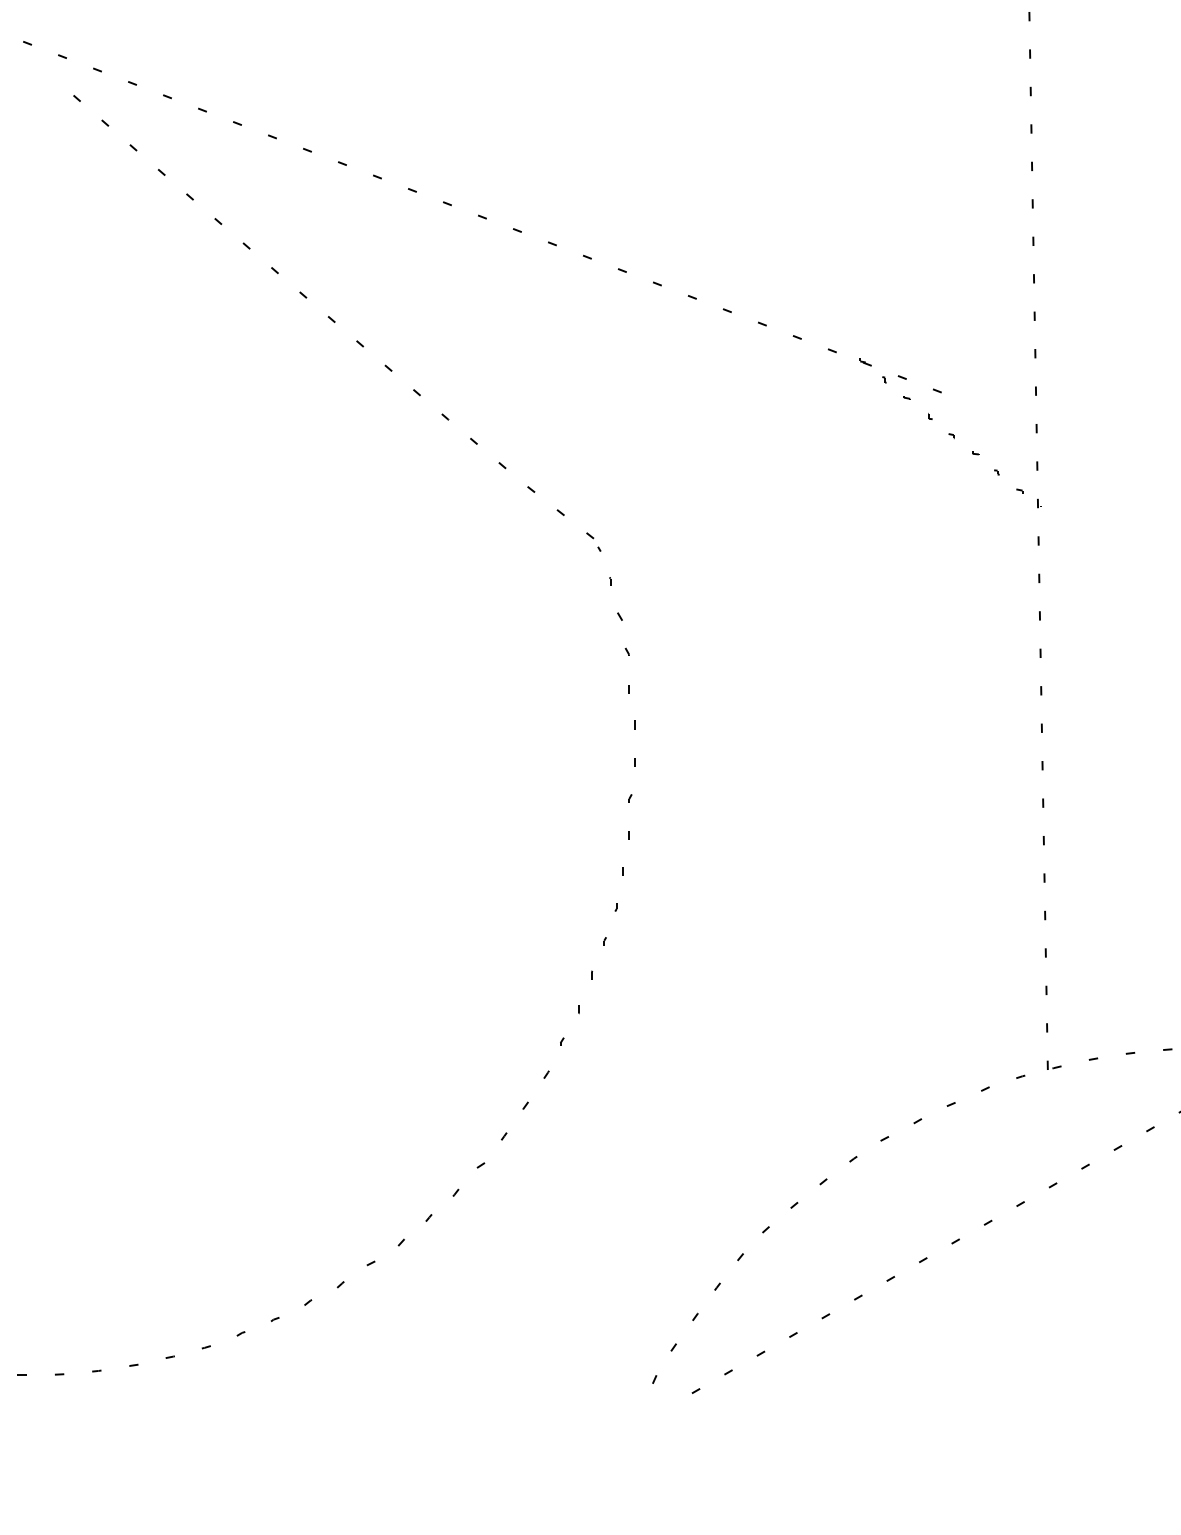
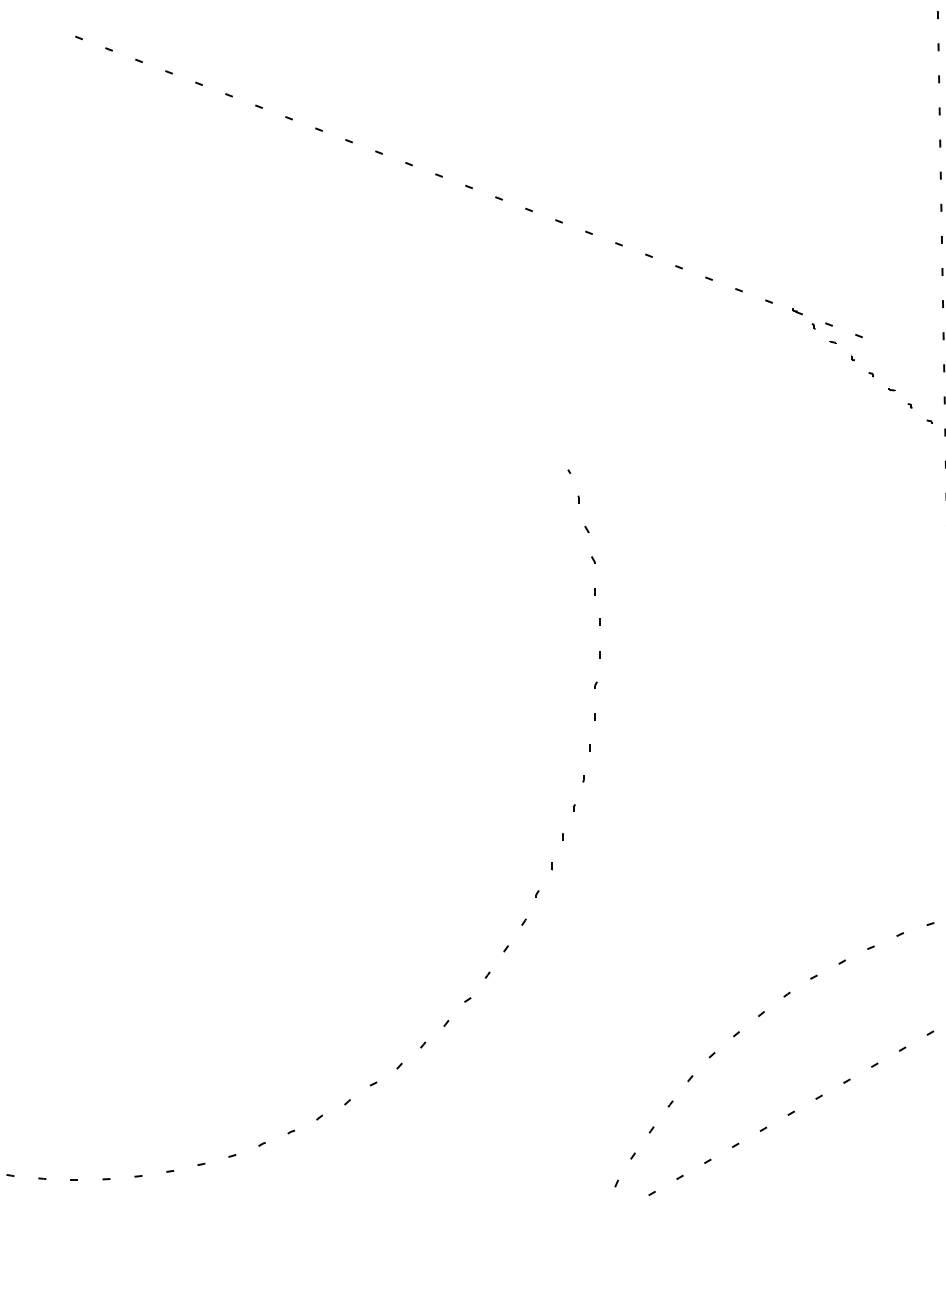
curve: (332, 318) -> (340, 273), removed

